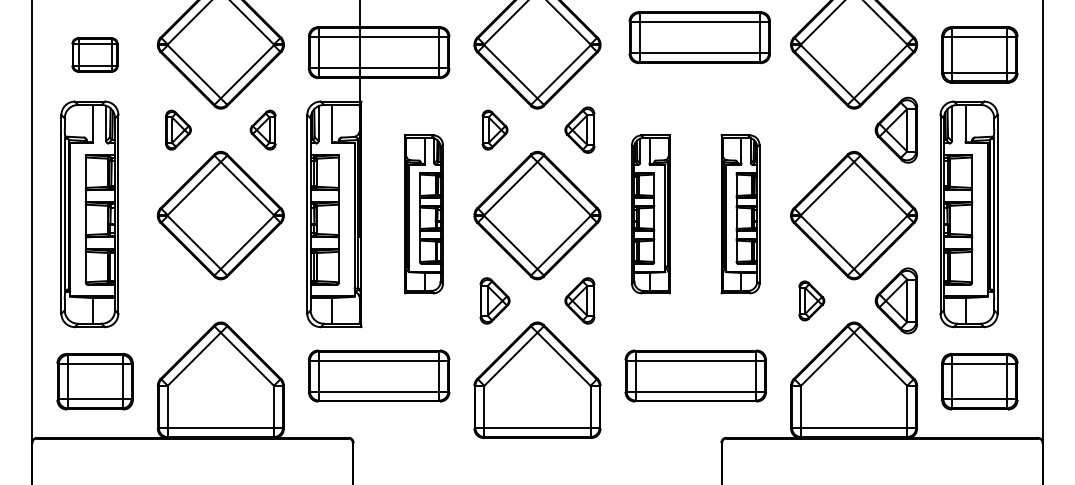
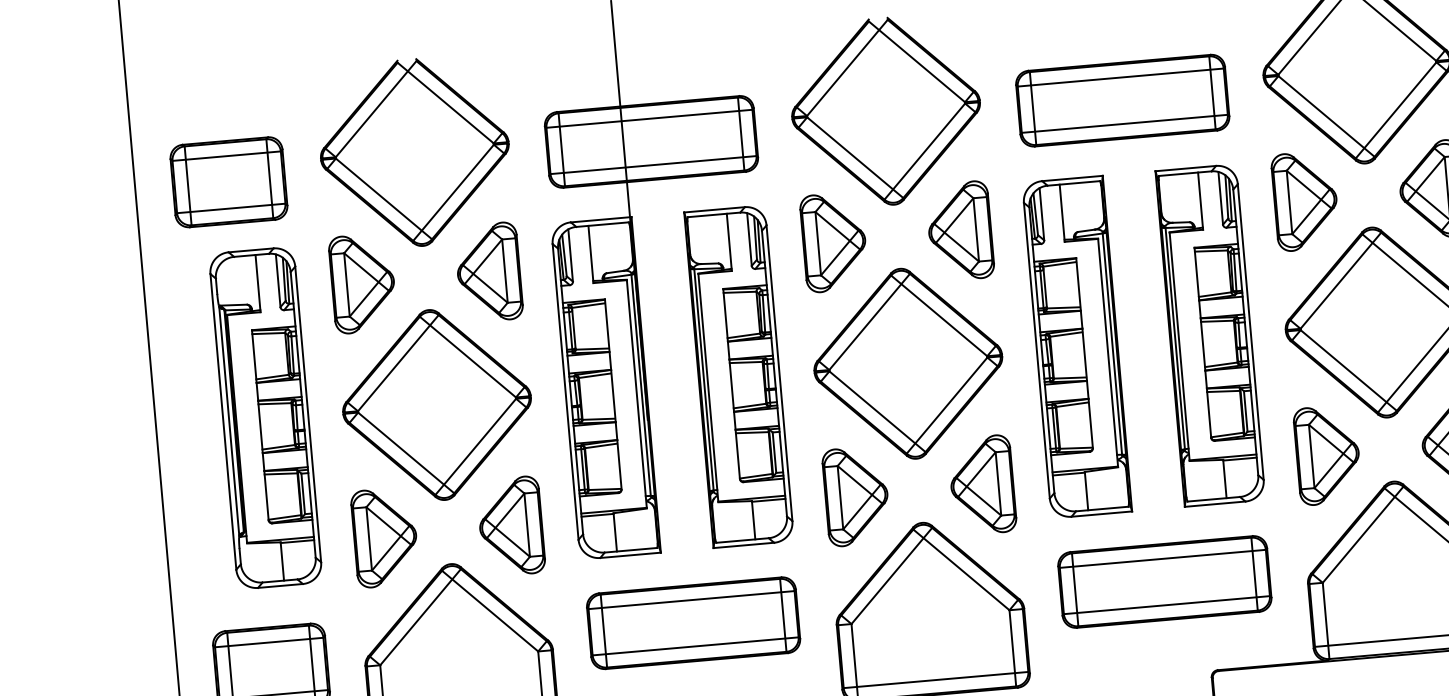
part: (699, 37) -> (1122, 100), moved
part: (94, 54) -> (228, 181), size x1.67
part: (178, 129) -> (362, 282), size x1.67
part: (262, 129) -> (487, 271), size x1.67
part: (494, 129) -> (833, 241), size x1.67
part: (579, 129) -> (959, 230), size x1.43
part: (811, 129) -> (1304, 199), added
part: (89, 214) -> (265, 418), moved
part: (423, 214) -> (738, 377), size x1.43
part: (650, 214) -> (1076, 347), size x1.43
part: (740, 214) -> (1210, 335), size x1.43
part: (178, 300) -> (385, 536), added
part: (262, 300) -> (510, 525), added
part: (494, 300) -> (855, 495), size x1.43
part: (579, 300) -> (981, 484), size x1.43
part: (811, 300) -> (1327, 454), size x1.67

